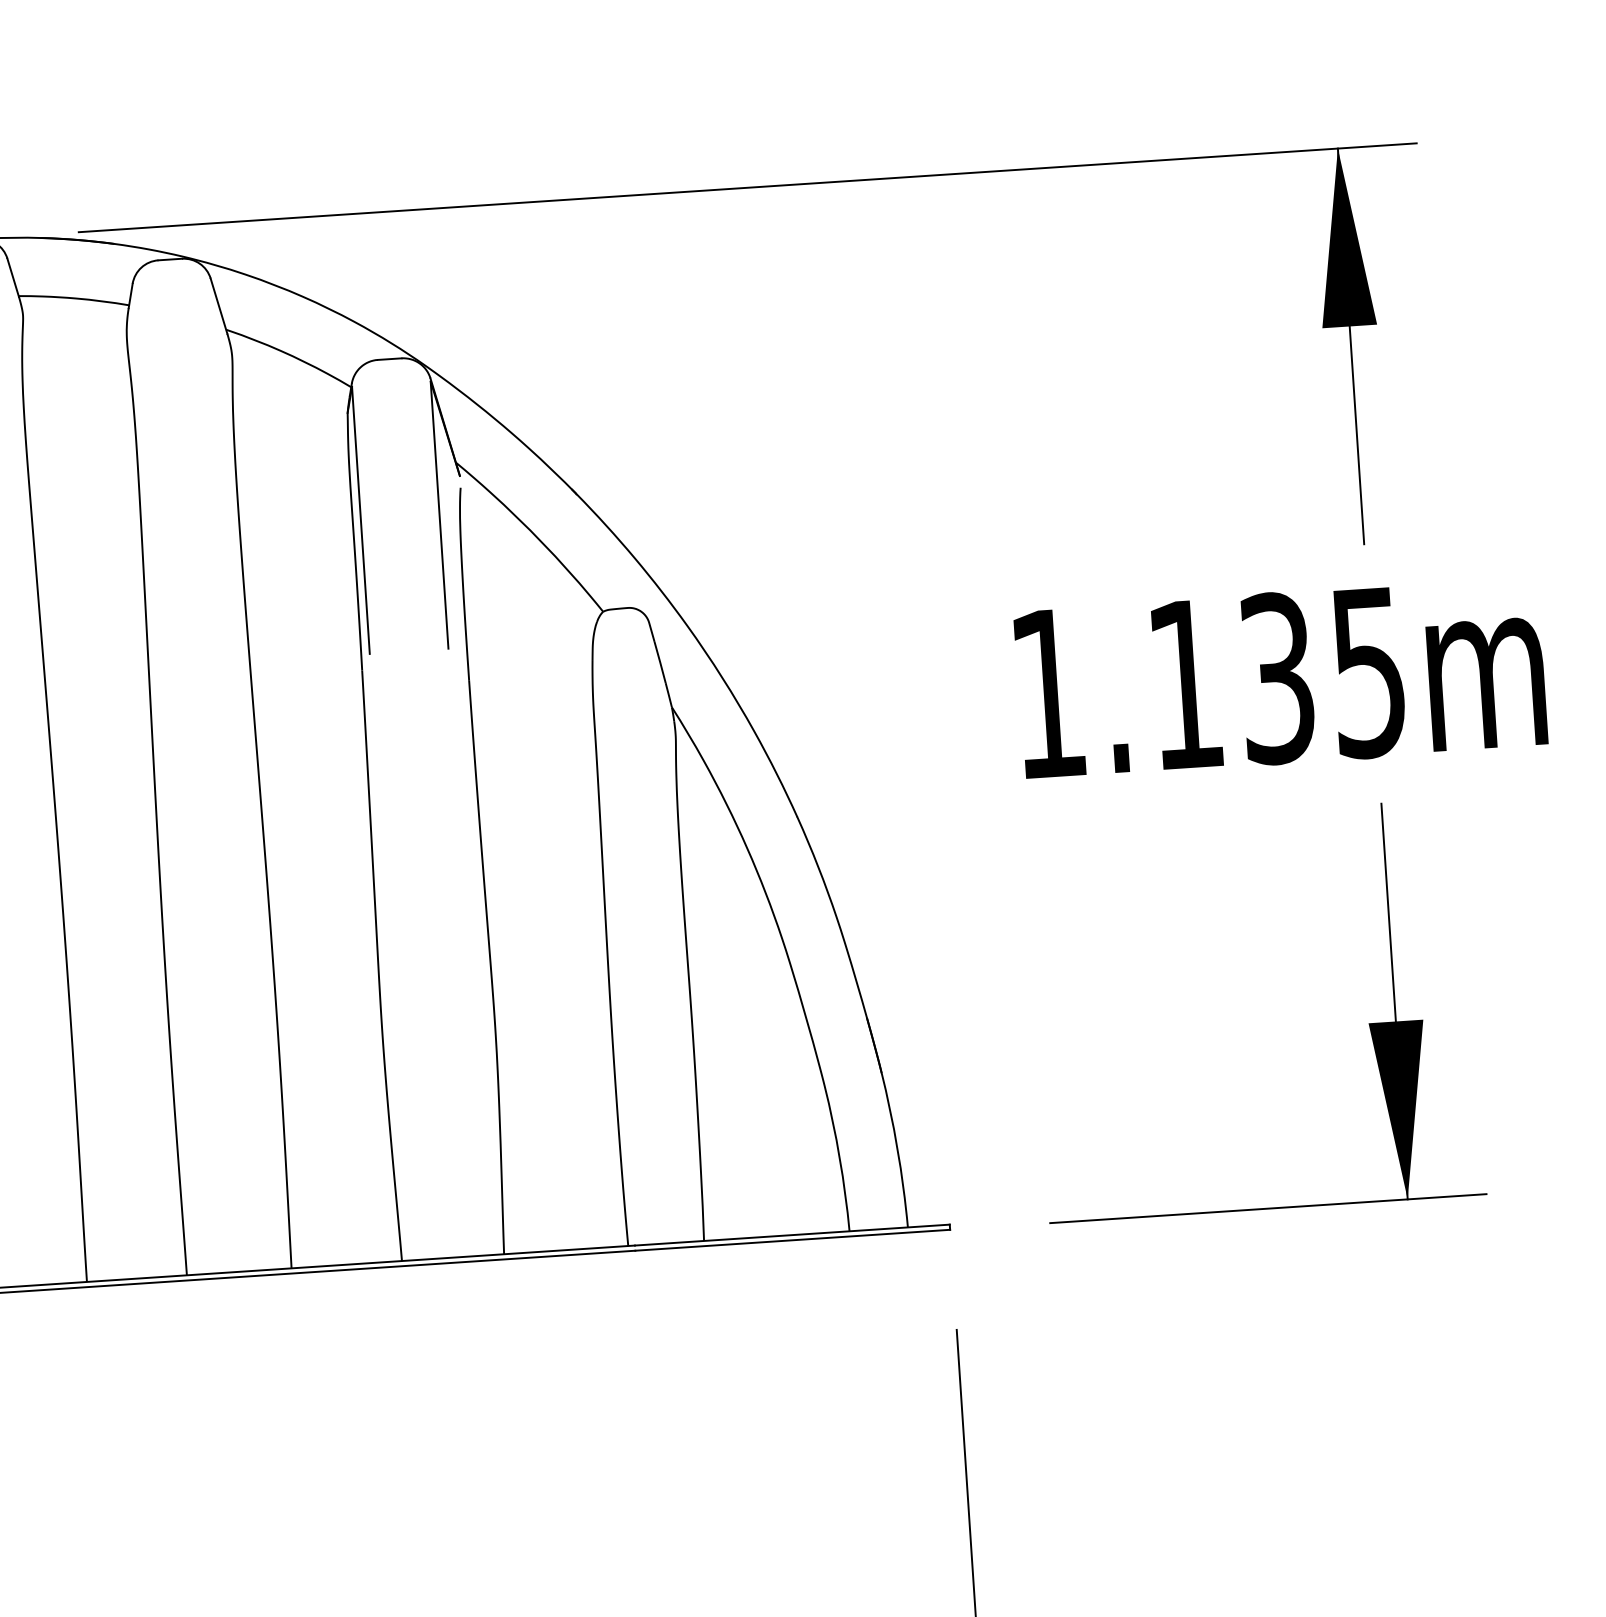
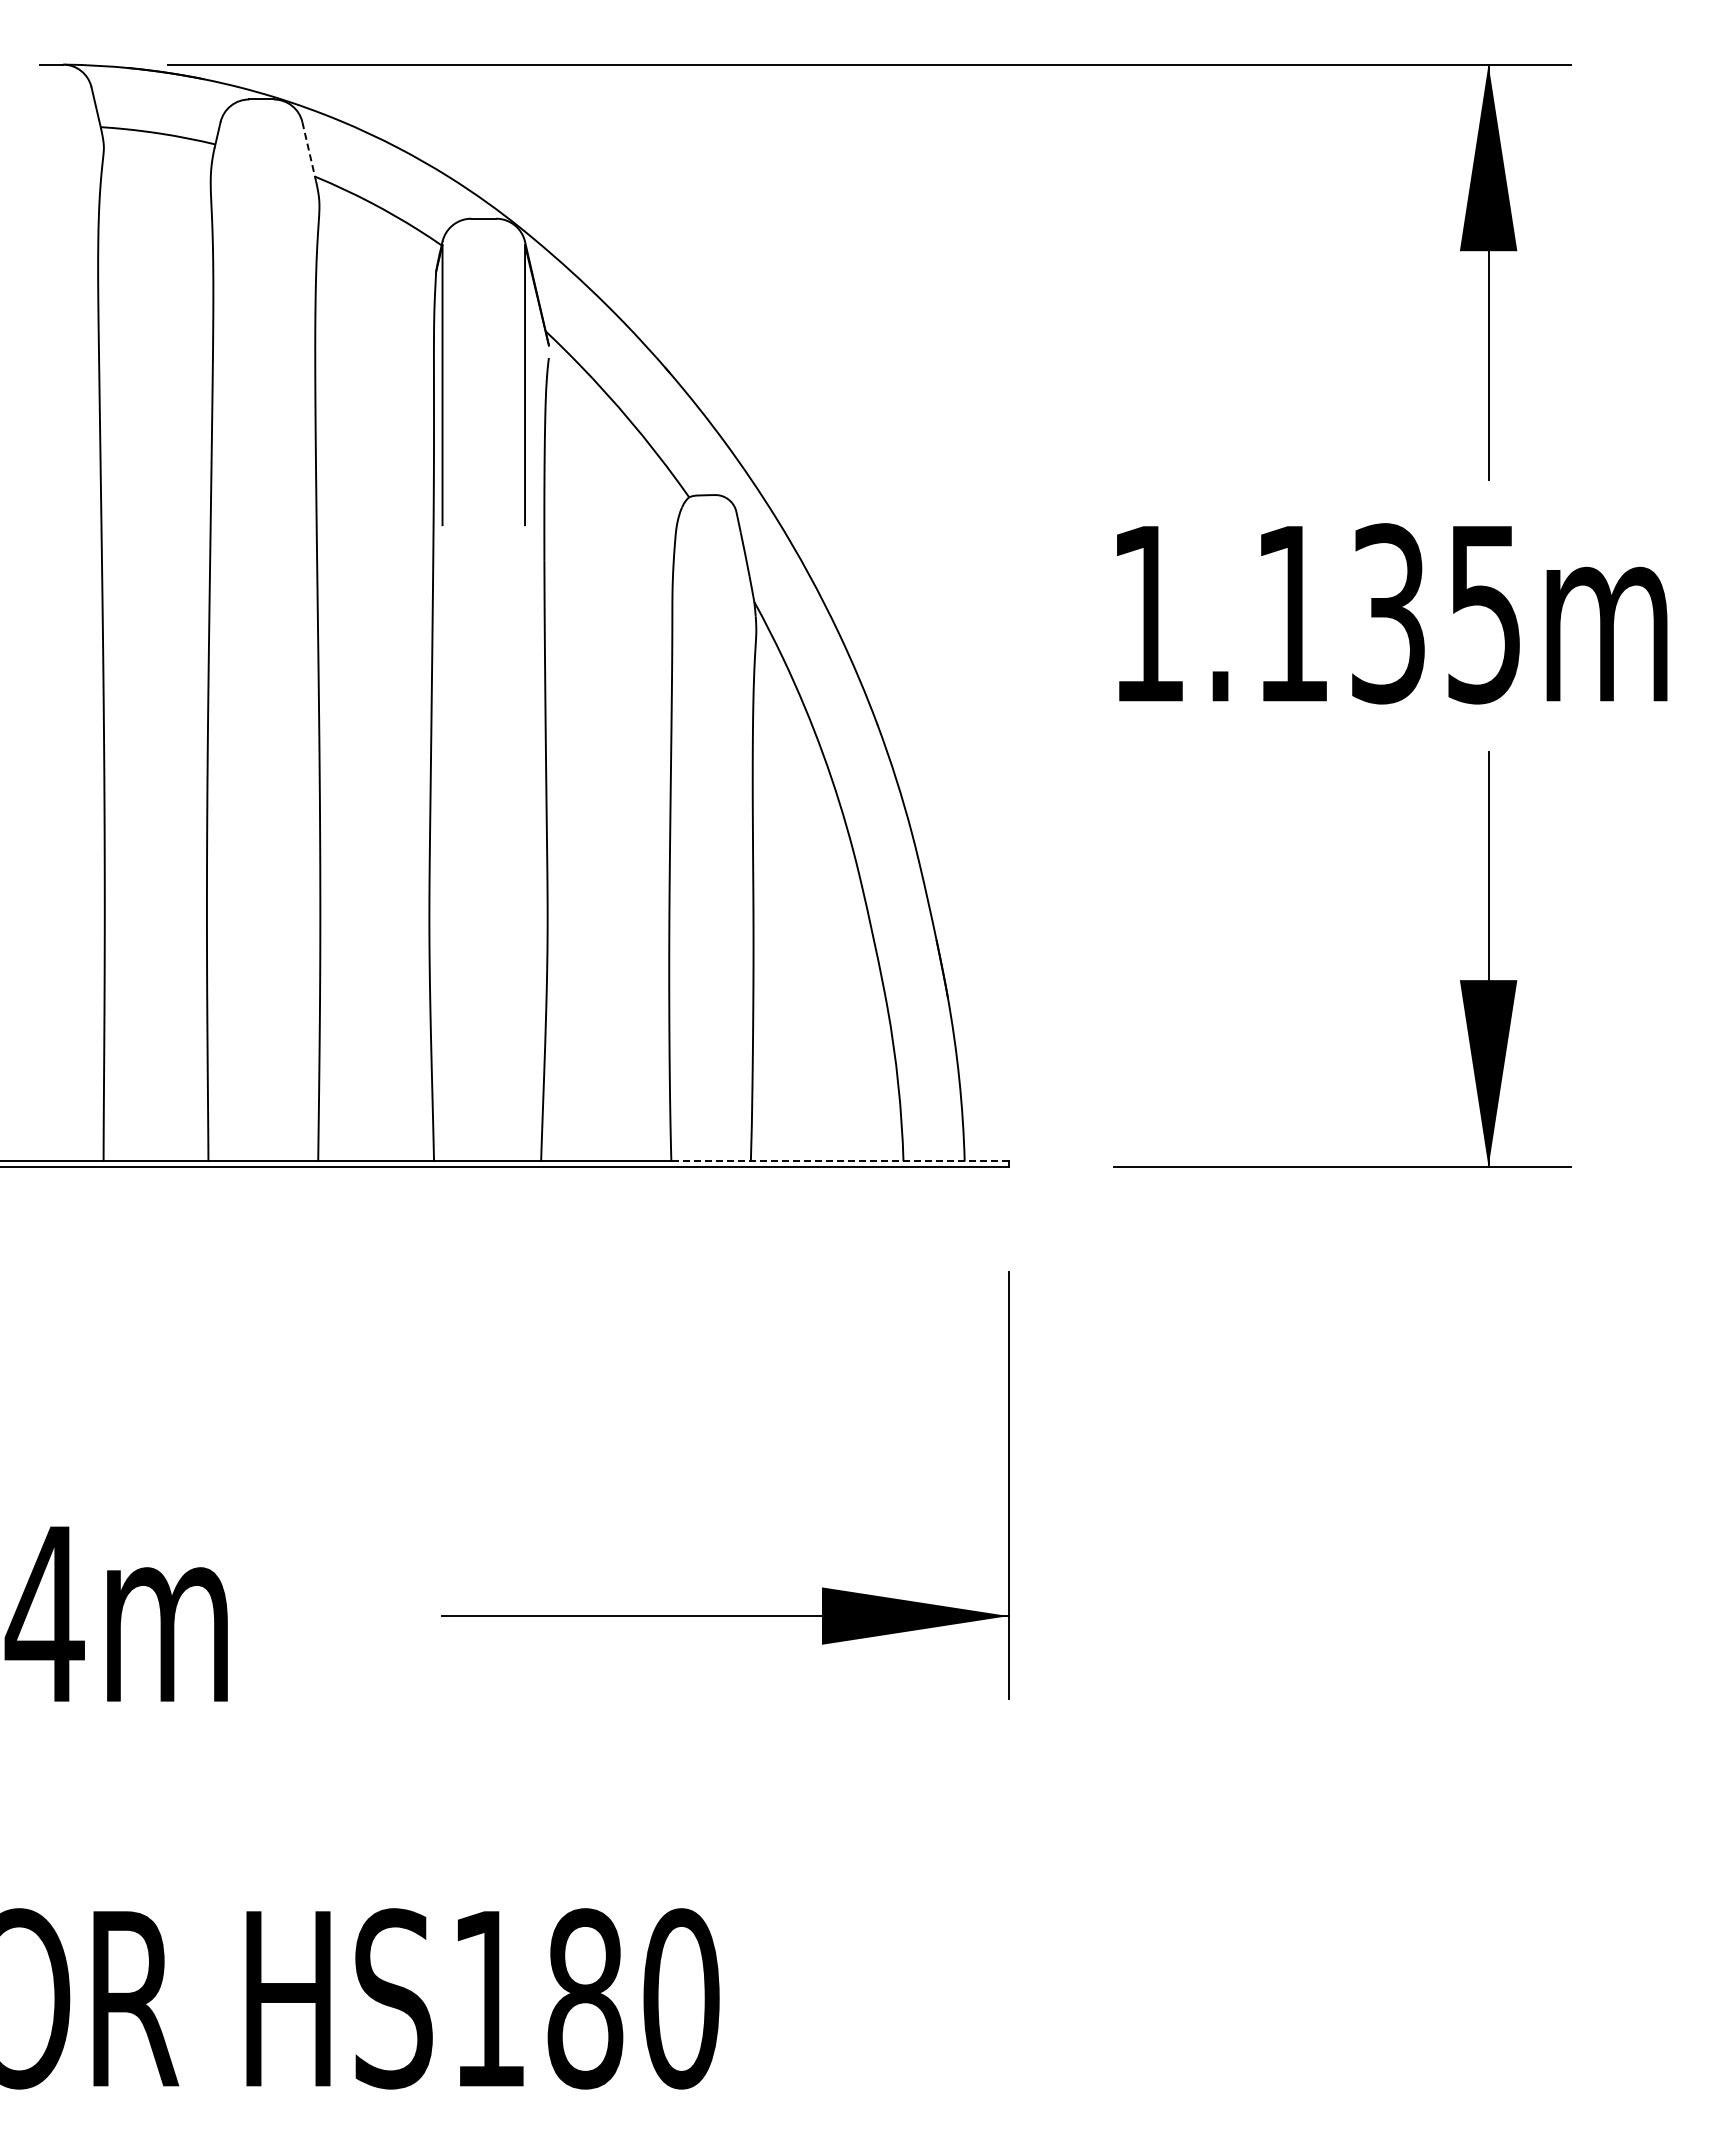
line: (219, 307) -> (309, 152), solid -> dashed
line: (792, 1235) -> (843, 1161), solid -> dashed

